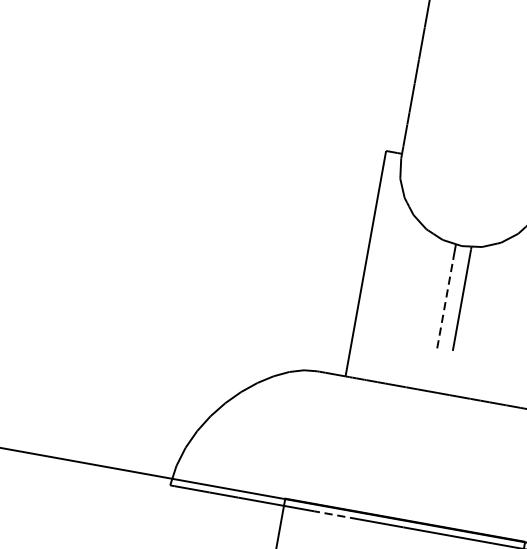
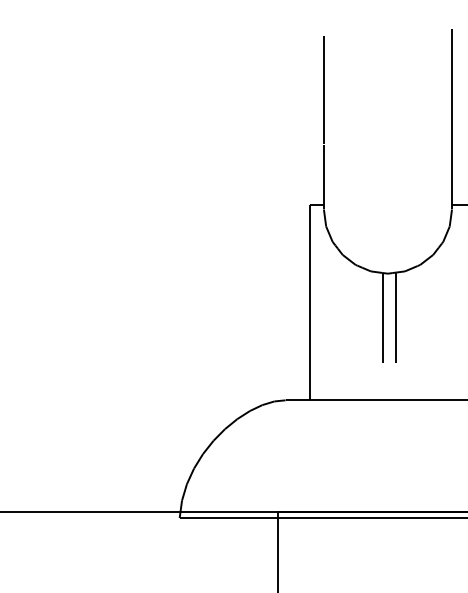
line: (445, 303) -> (382, 324), dashed -> solid
line: (336, 515) -> (323, 518), dashed -> solid

